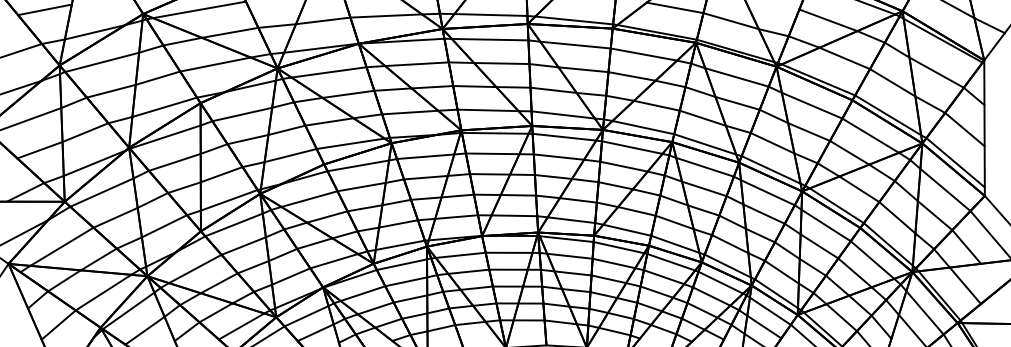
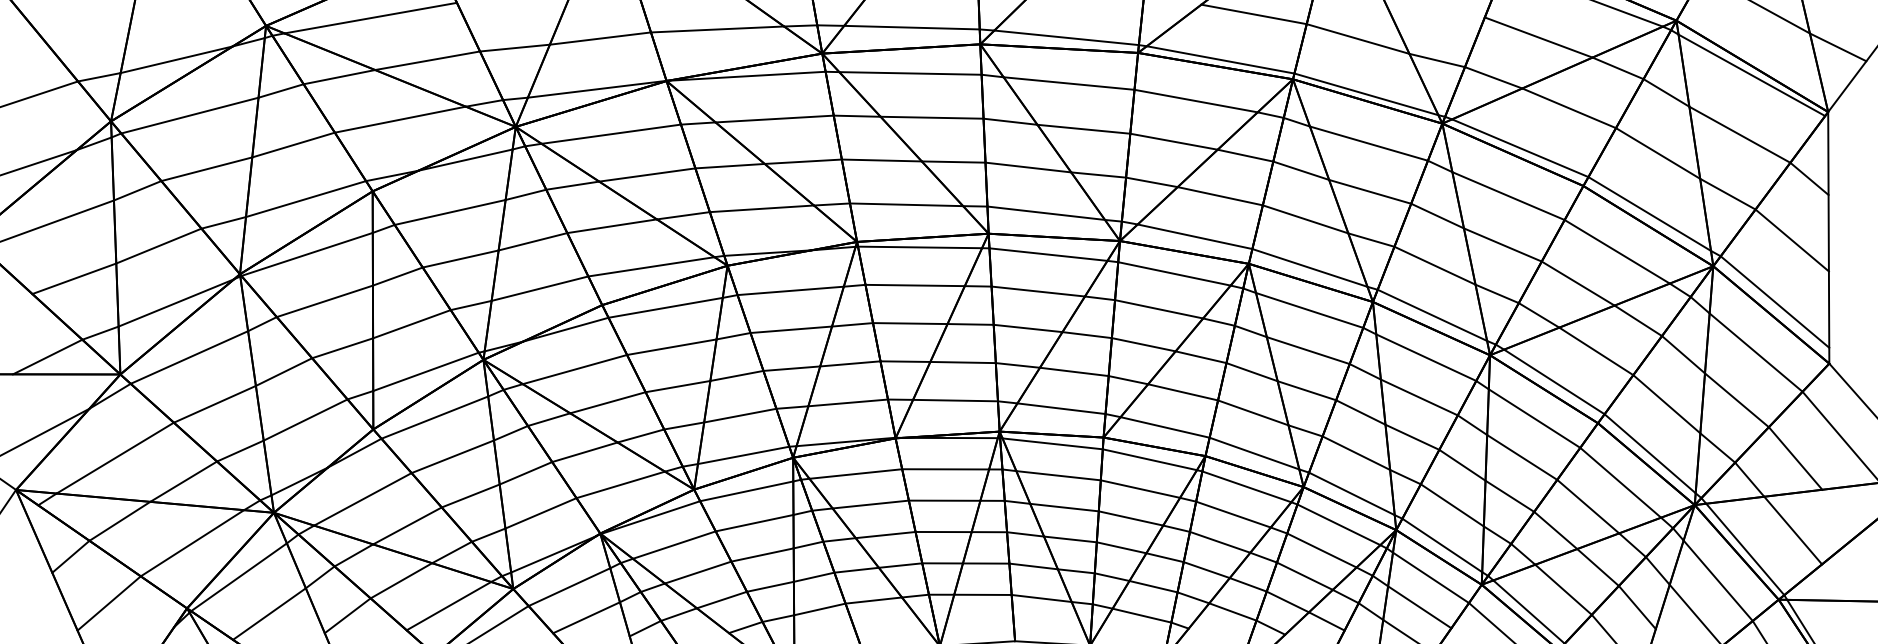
line: (44, 9) -> (82, 17), removed

